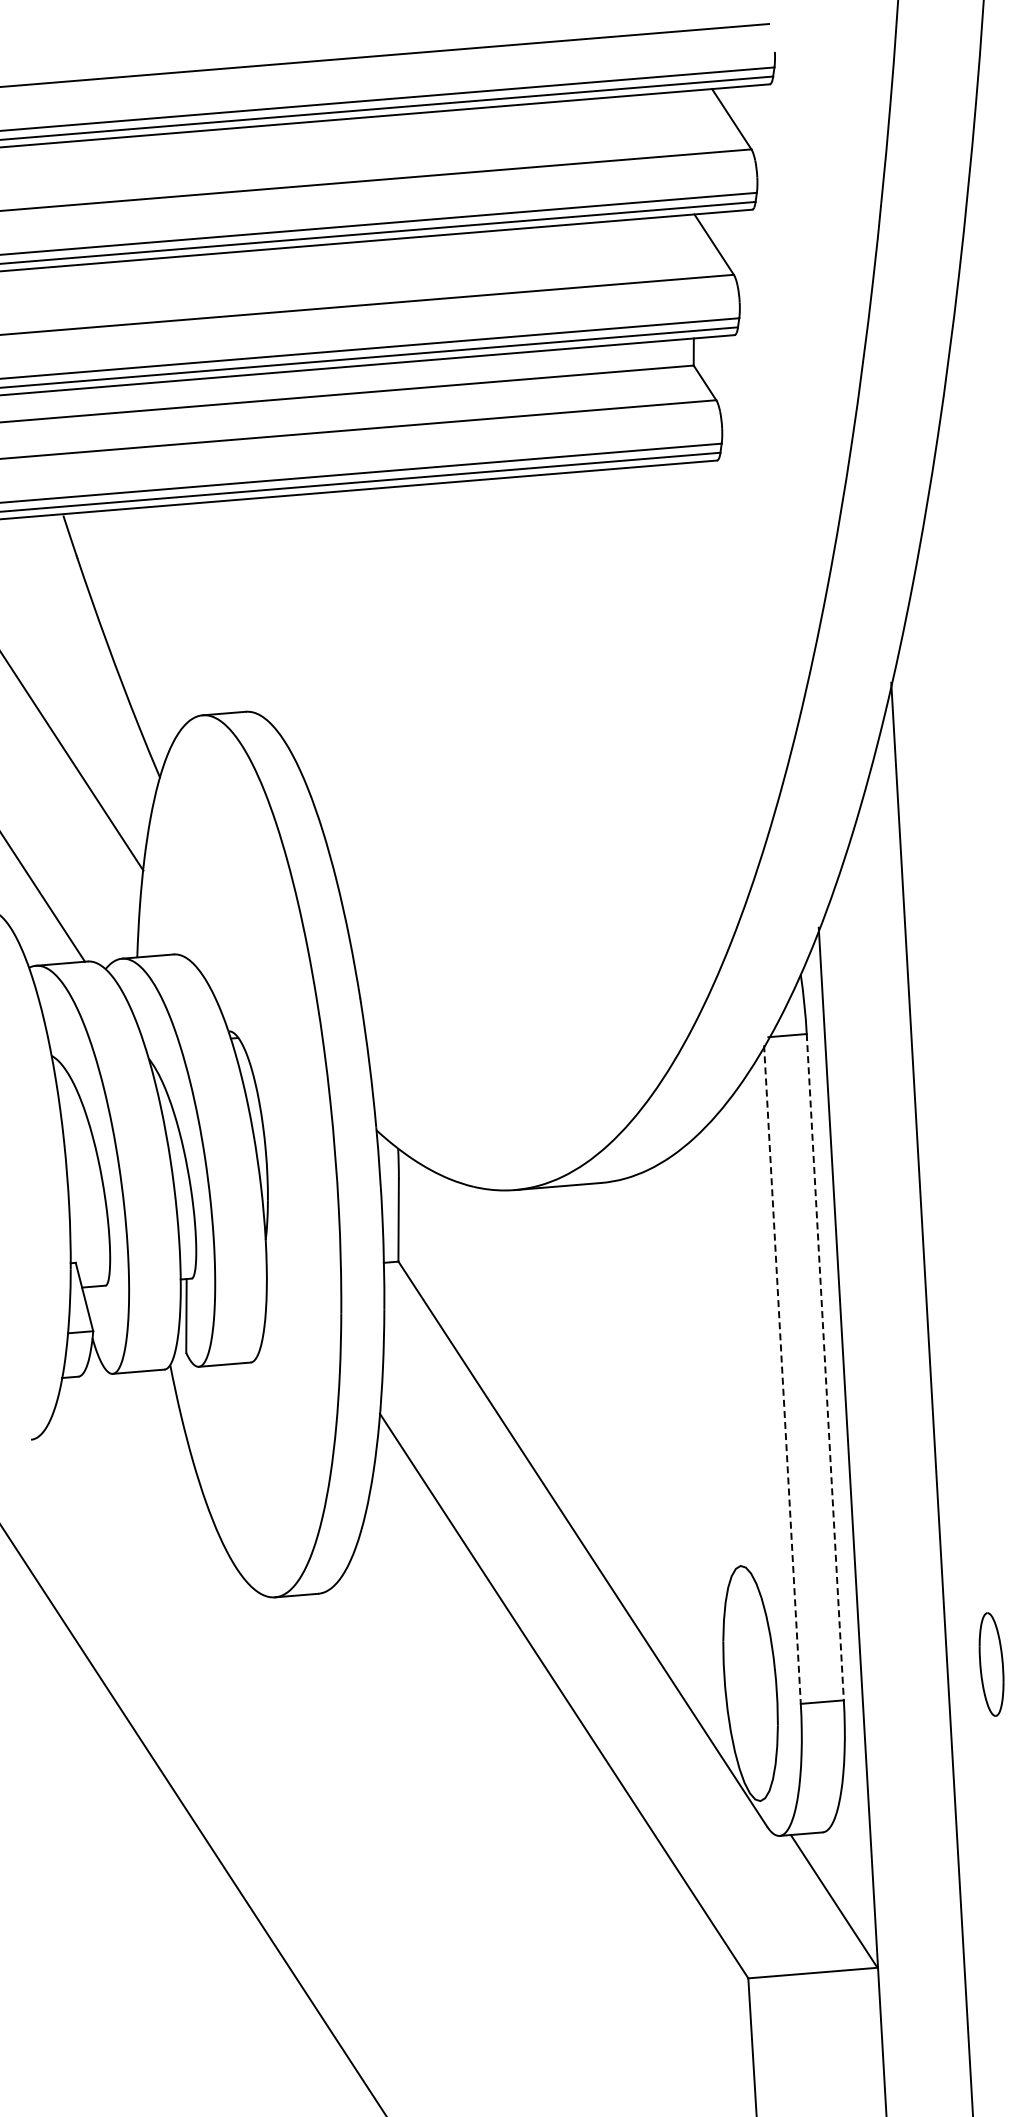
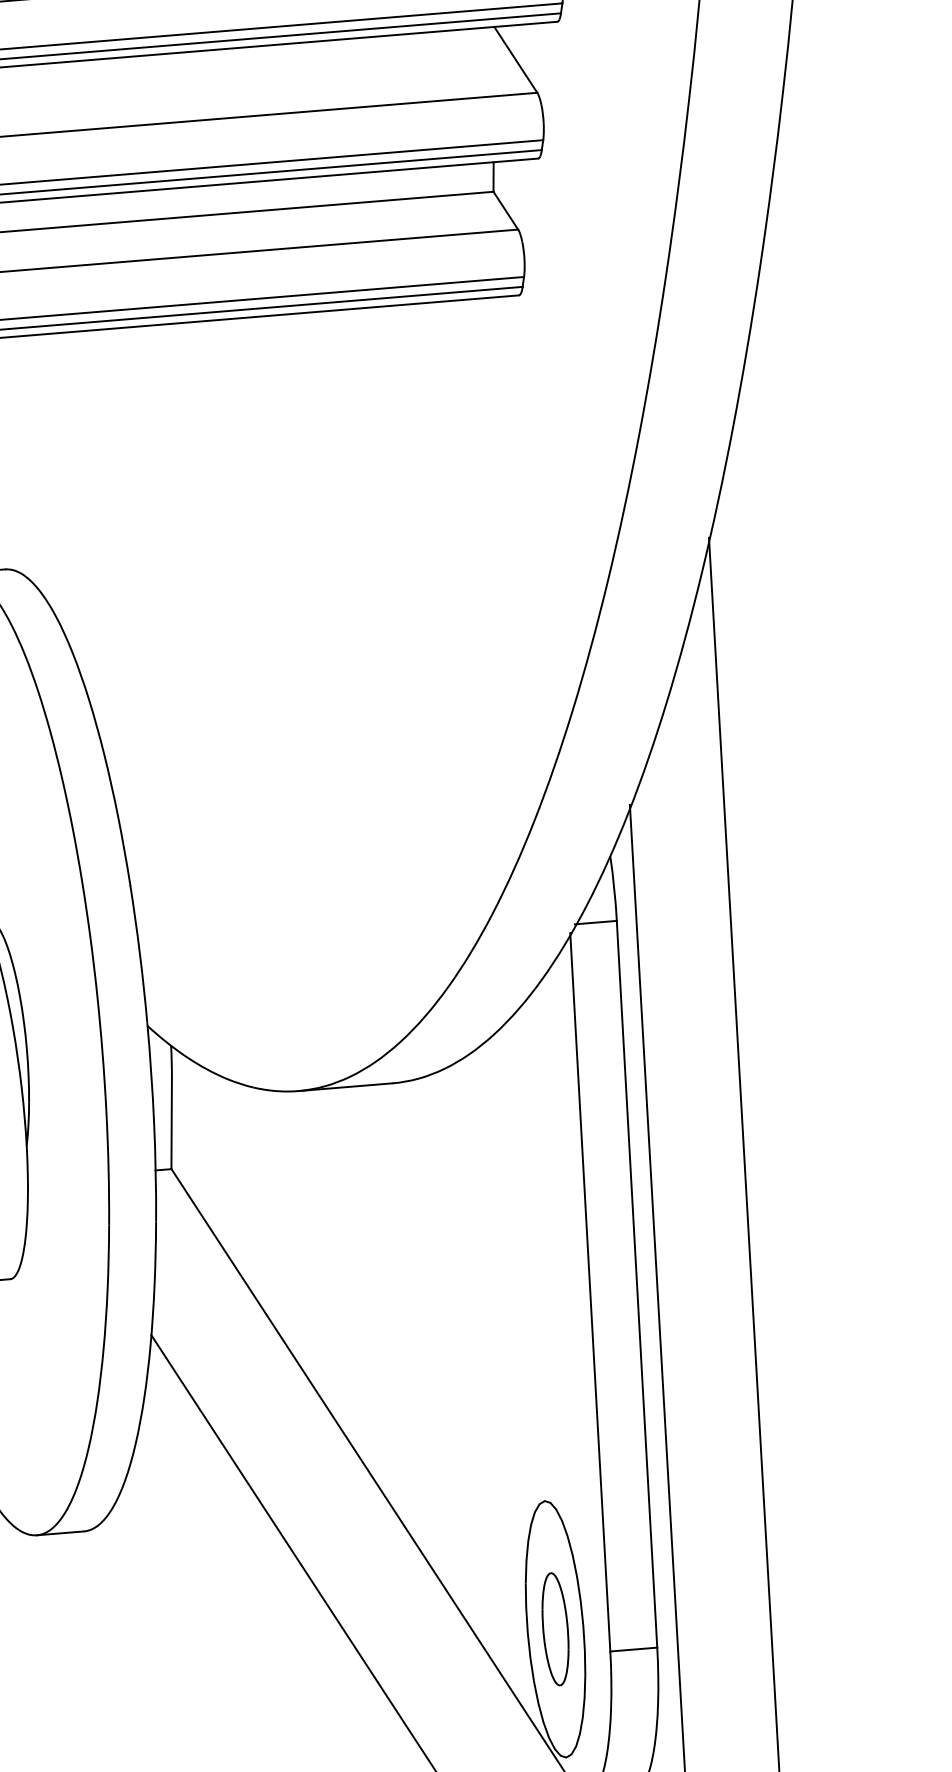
line: (825, 1367) -> (637, 1284), dashed -> solid
line: (782, 1374) -> (590, 1292), dashed -> solid
part: (991, 1664) -> (555, 1629), moved

